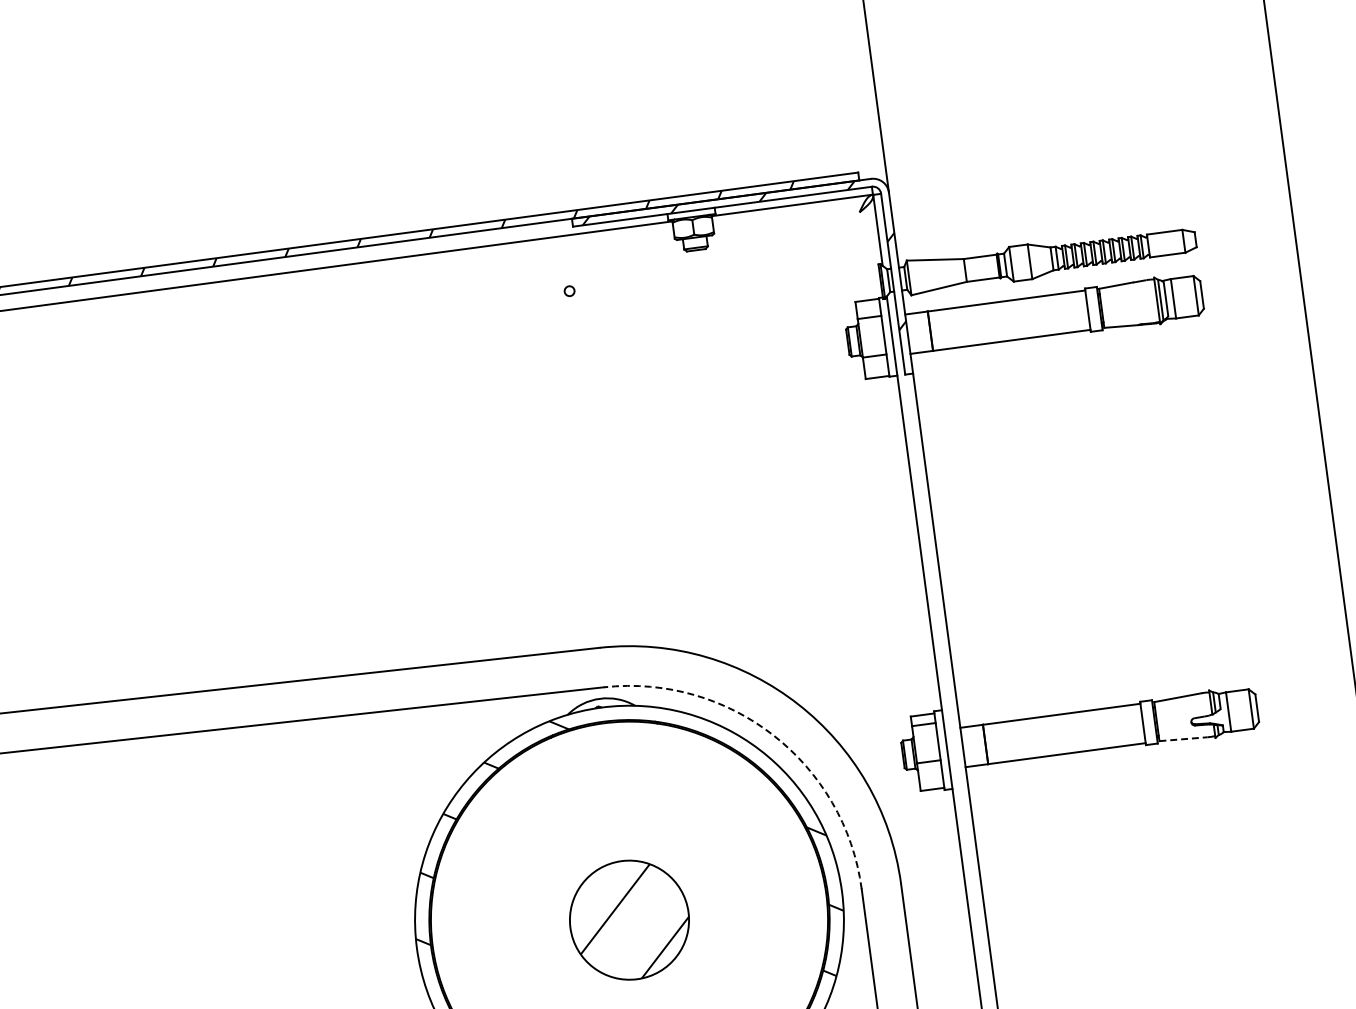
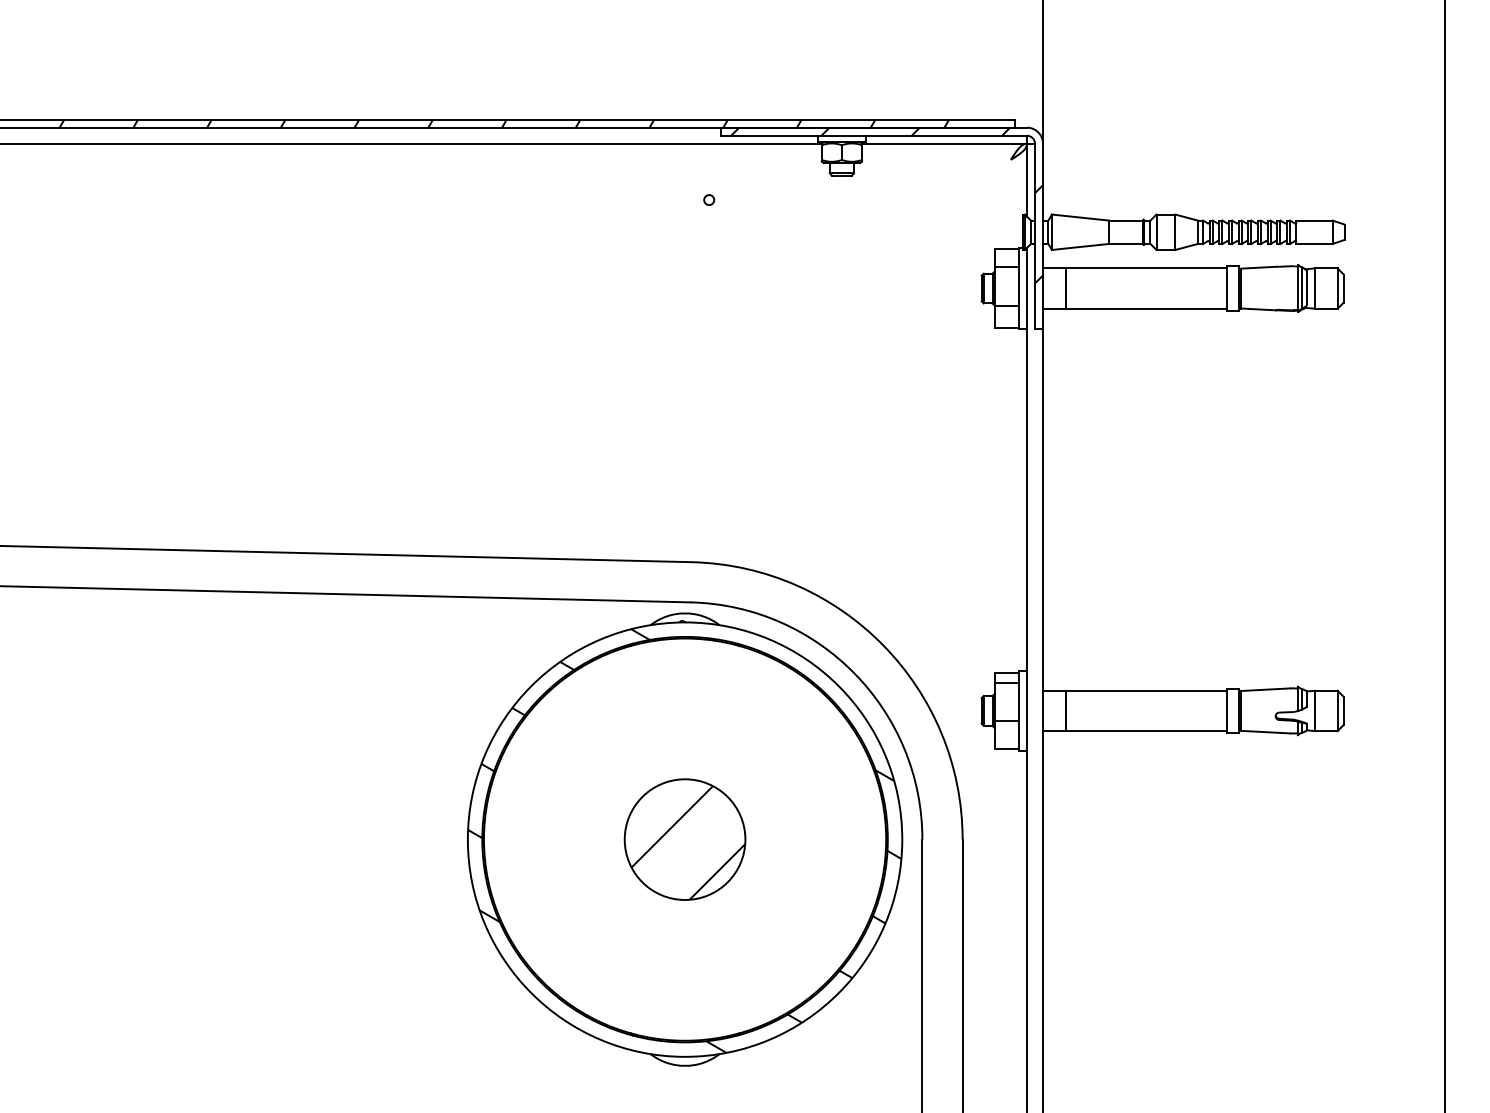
arc: (773, 735) -> (854, 673), dashed -> solid
line: (1184, 739) -> (1266, 732), dashed -> solid

